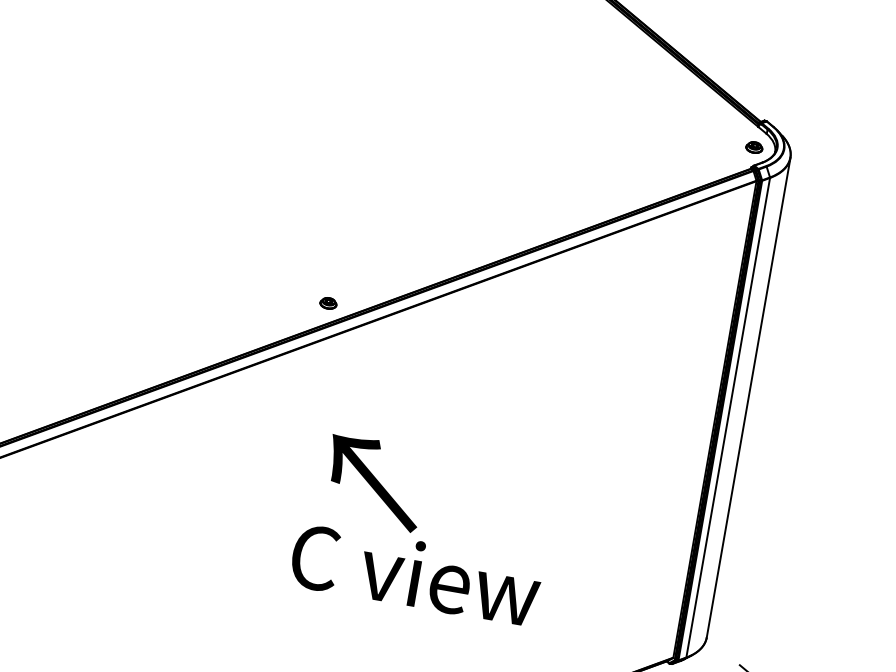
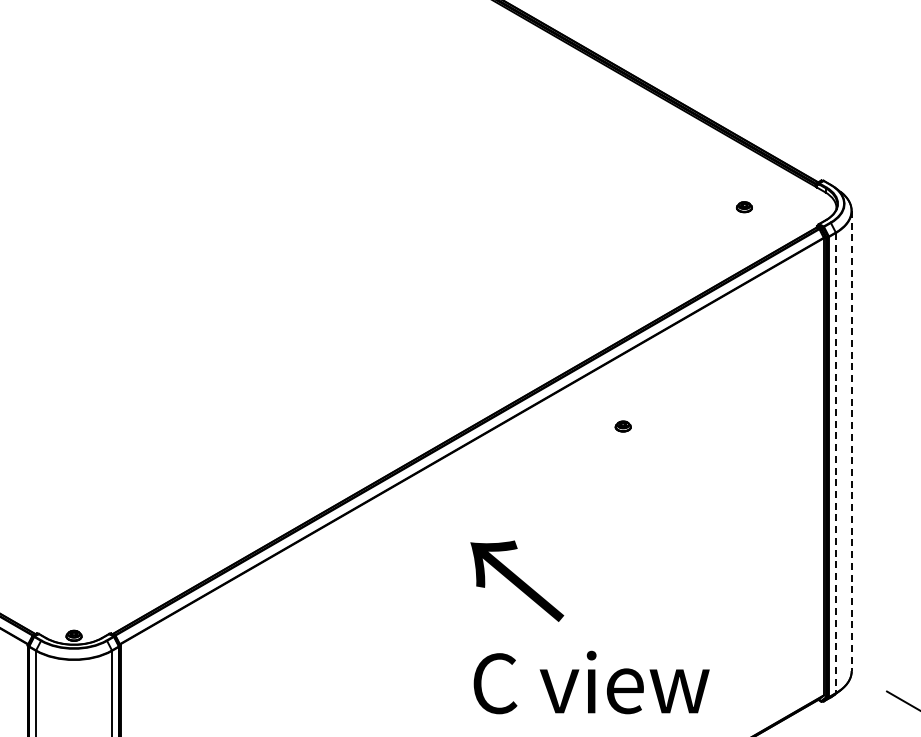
part: (754, 147) -> (744, 207), moved
part: (327, 303) -> (622, 426), moved
line: (748, 398) -> (851, 441), solid -> dashed
line: (727, 418) -> (835, 463), solid -> dashed
text: (415, 574) -> (591, 682), moved

